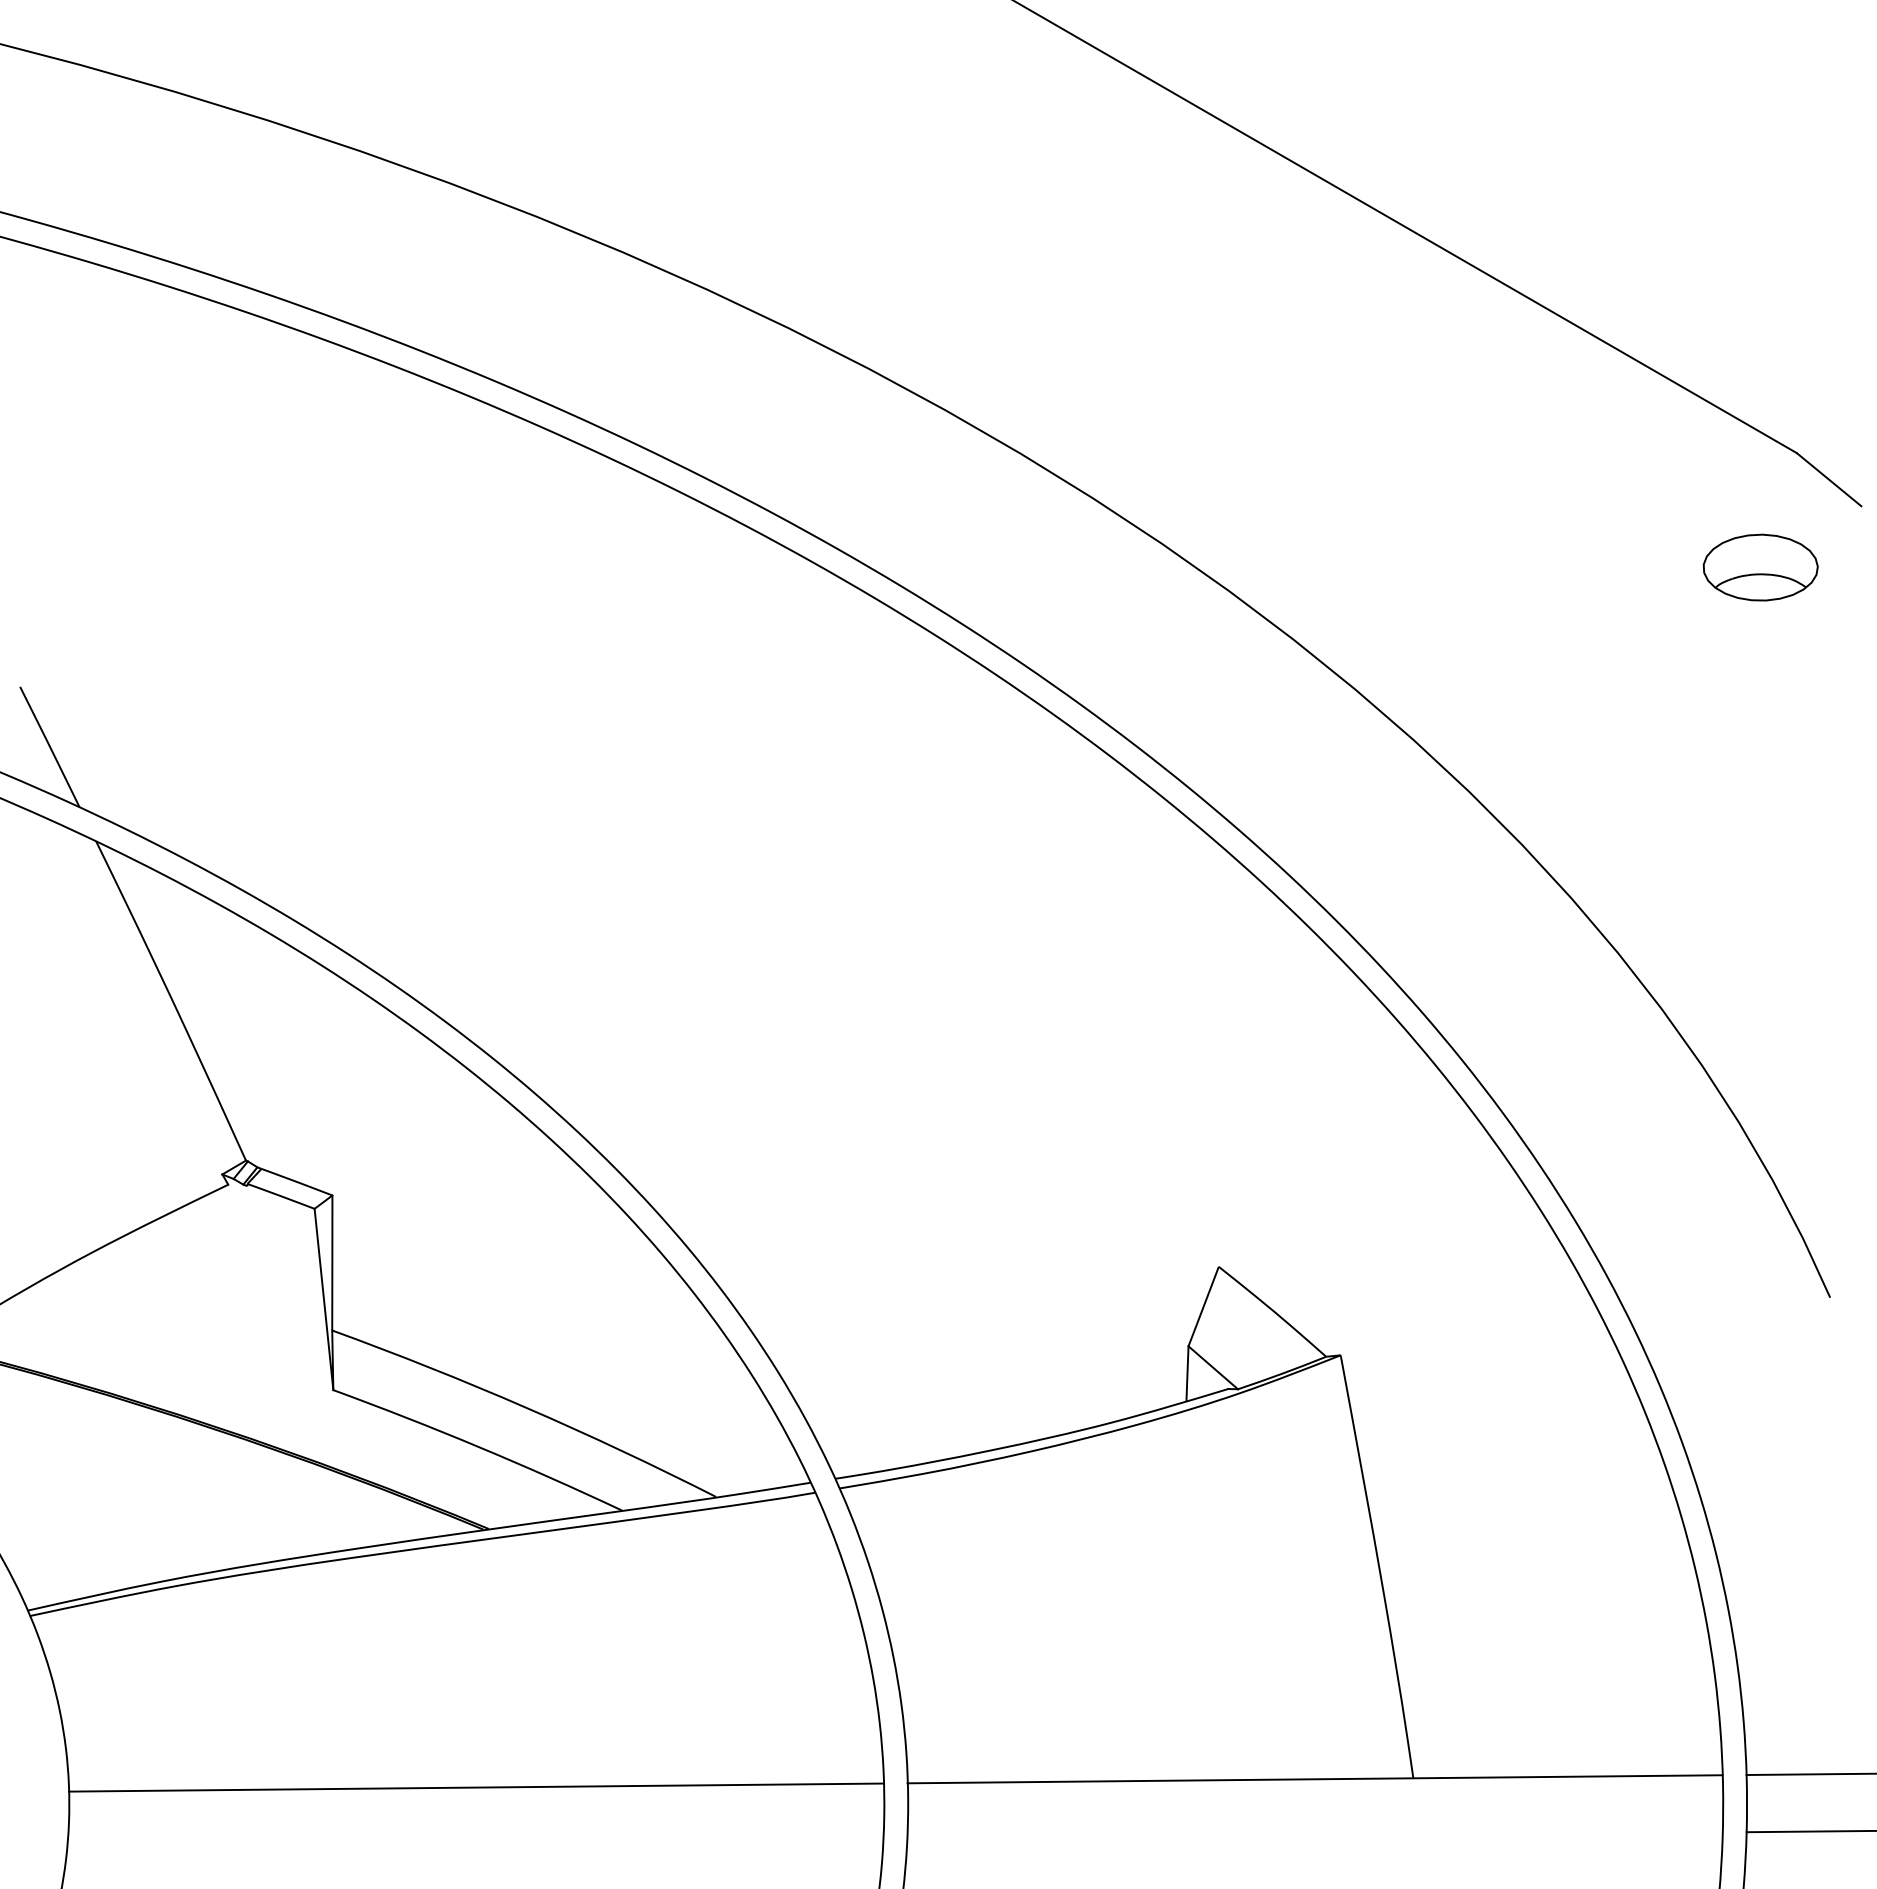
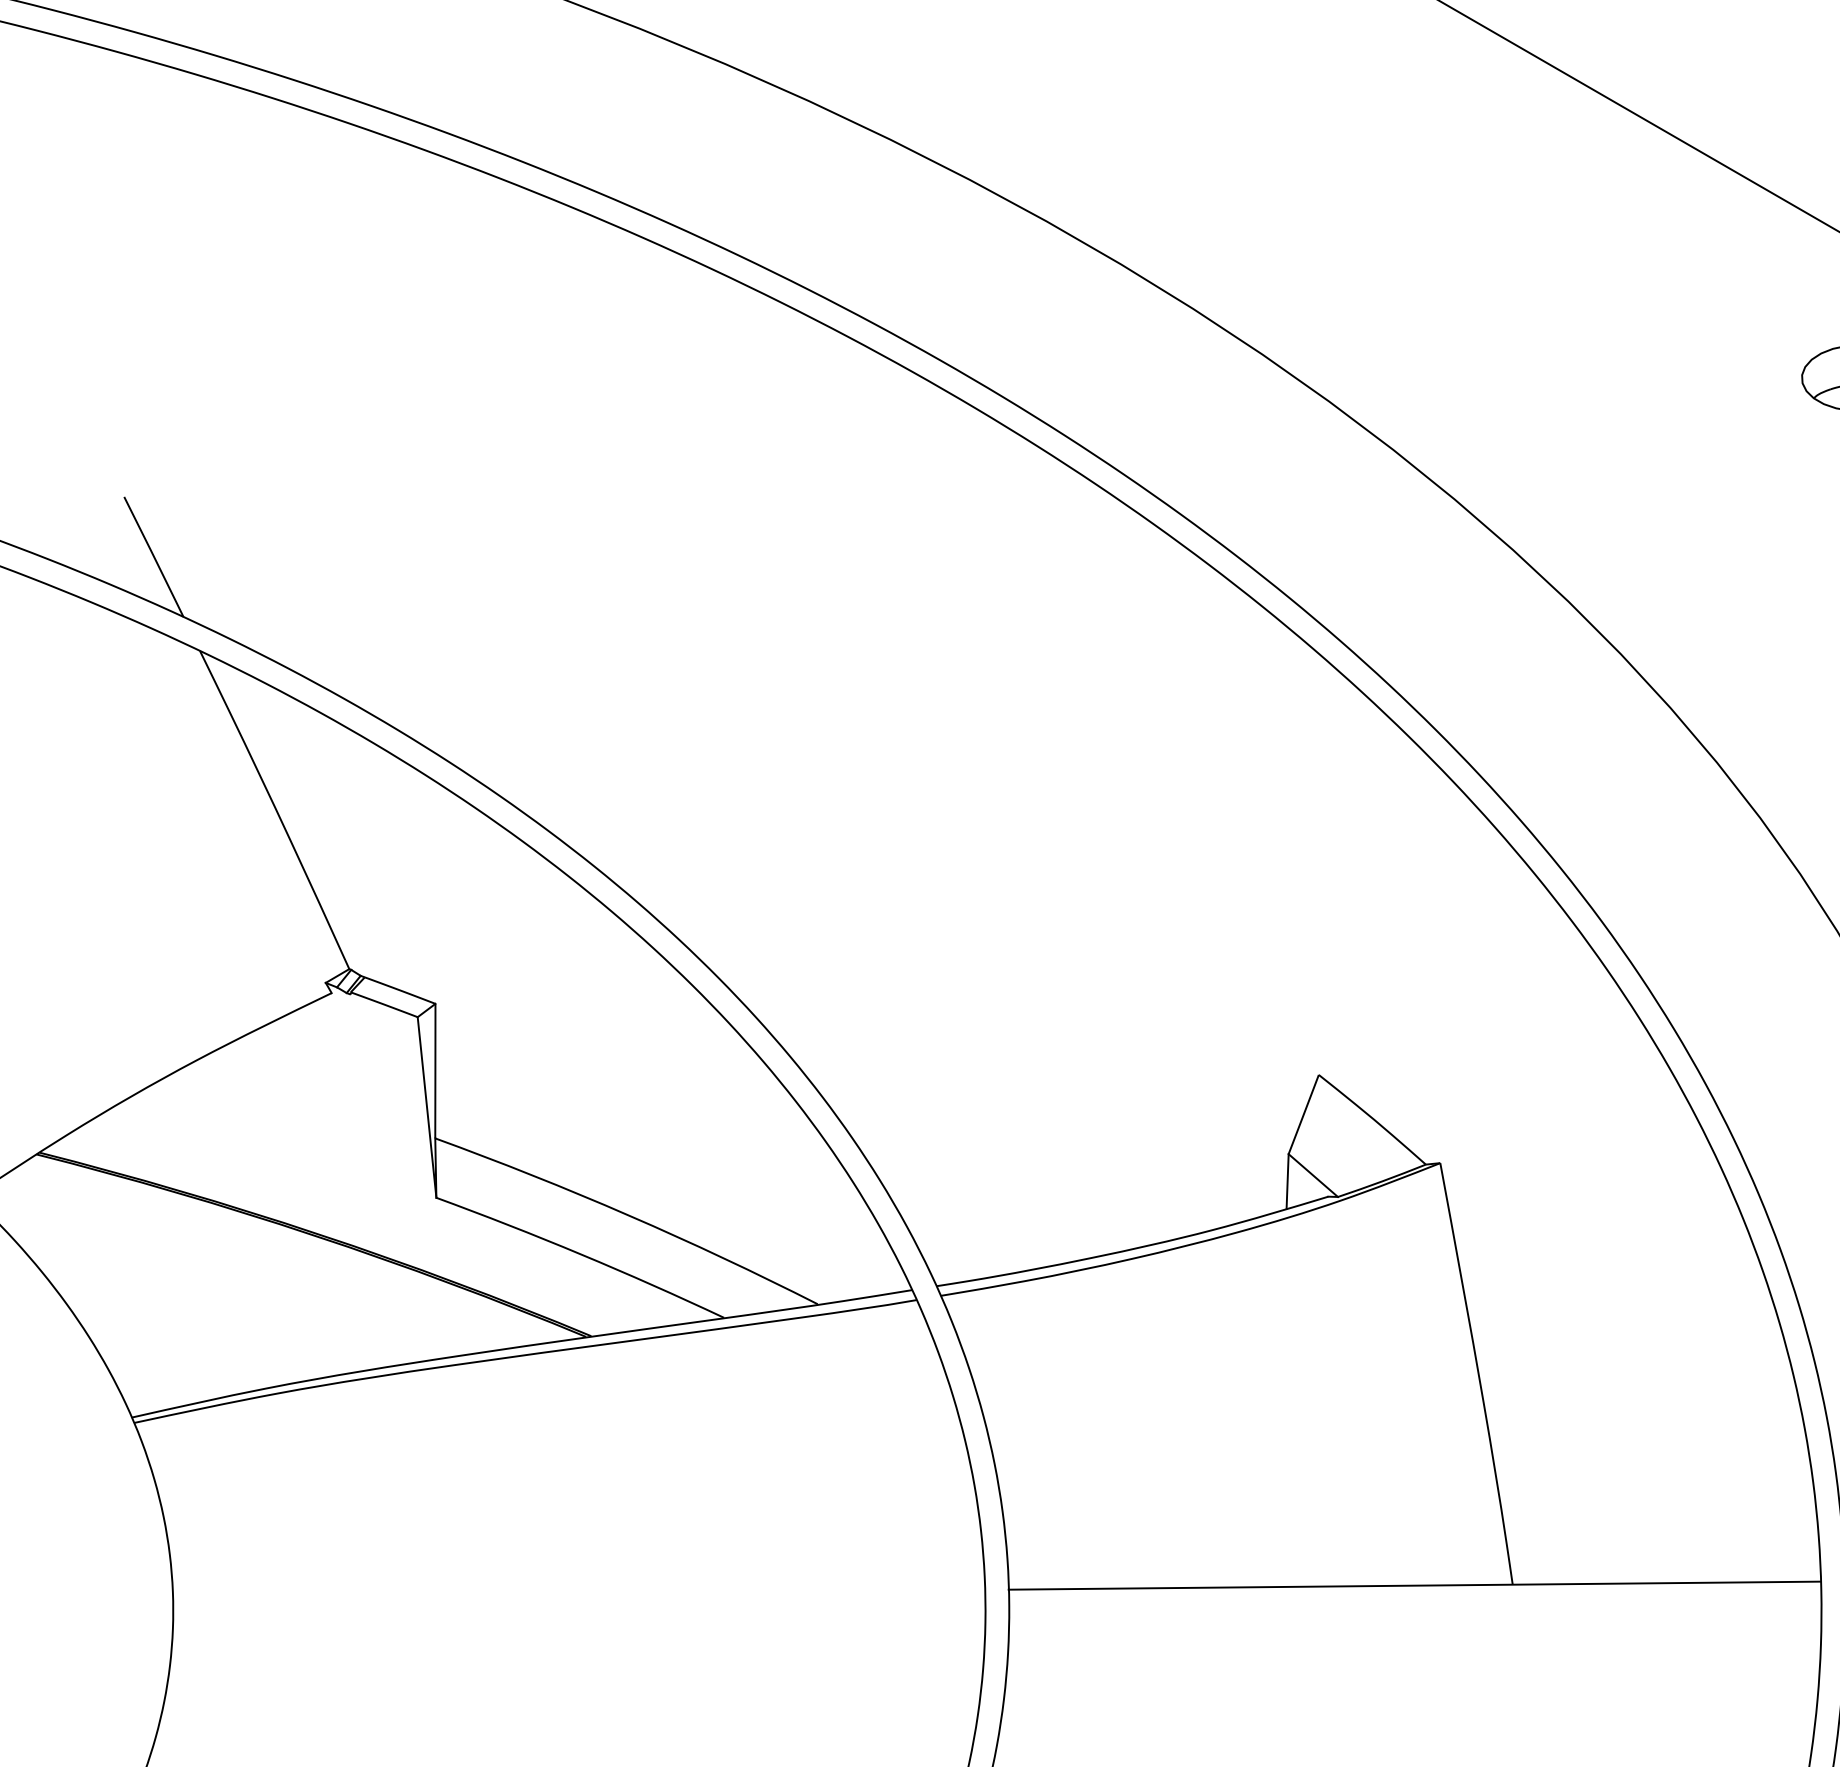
line: (475, 1787) -> (578, 1593), removed

